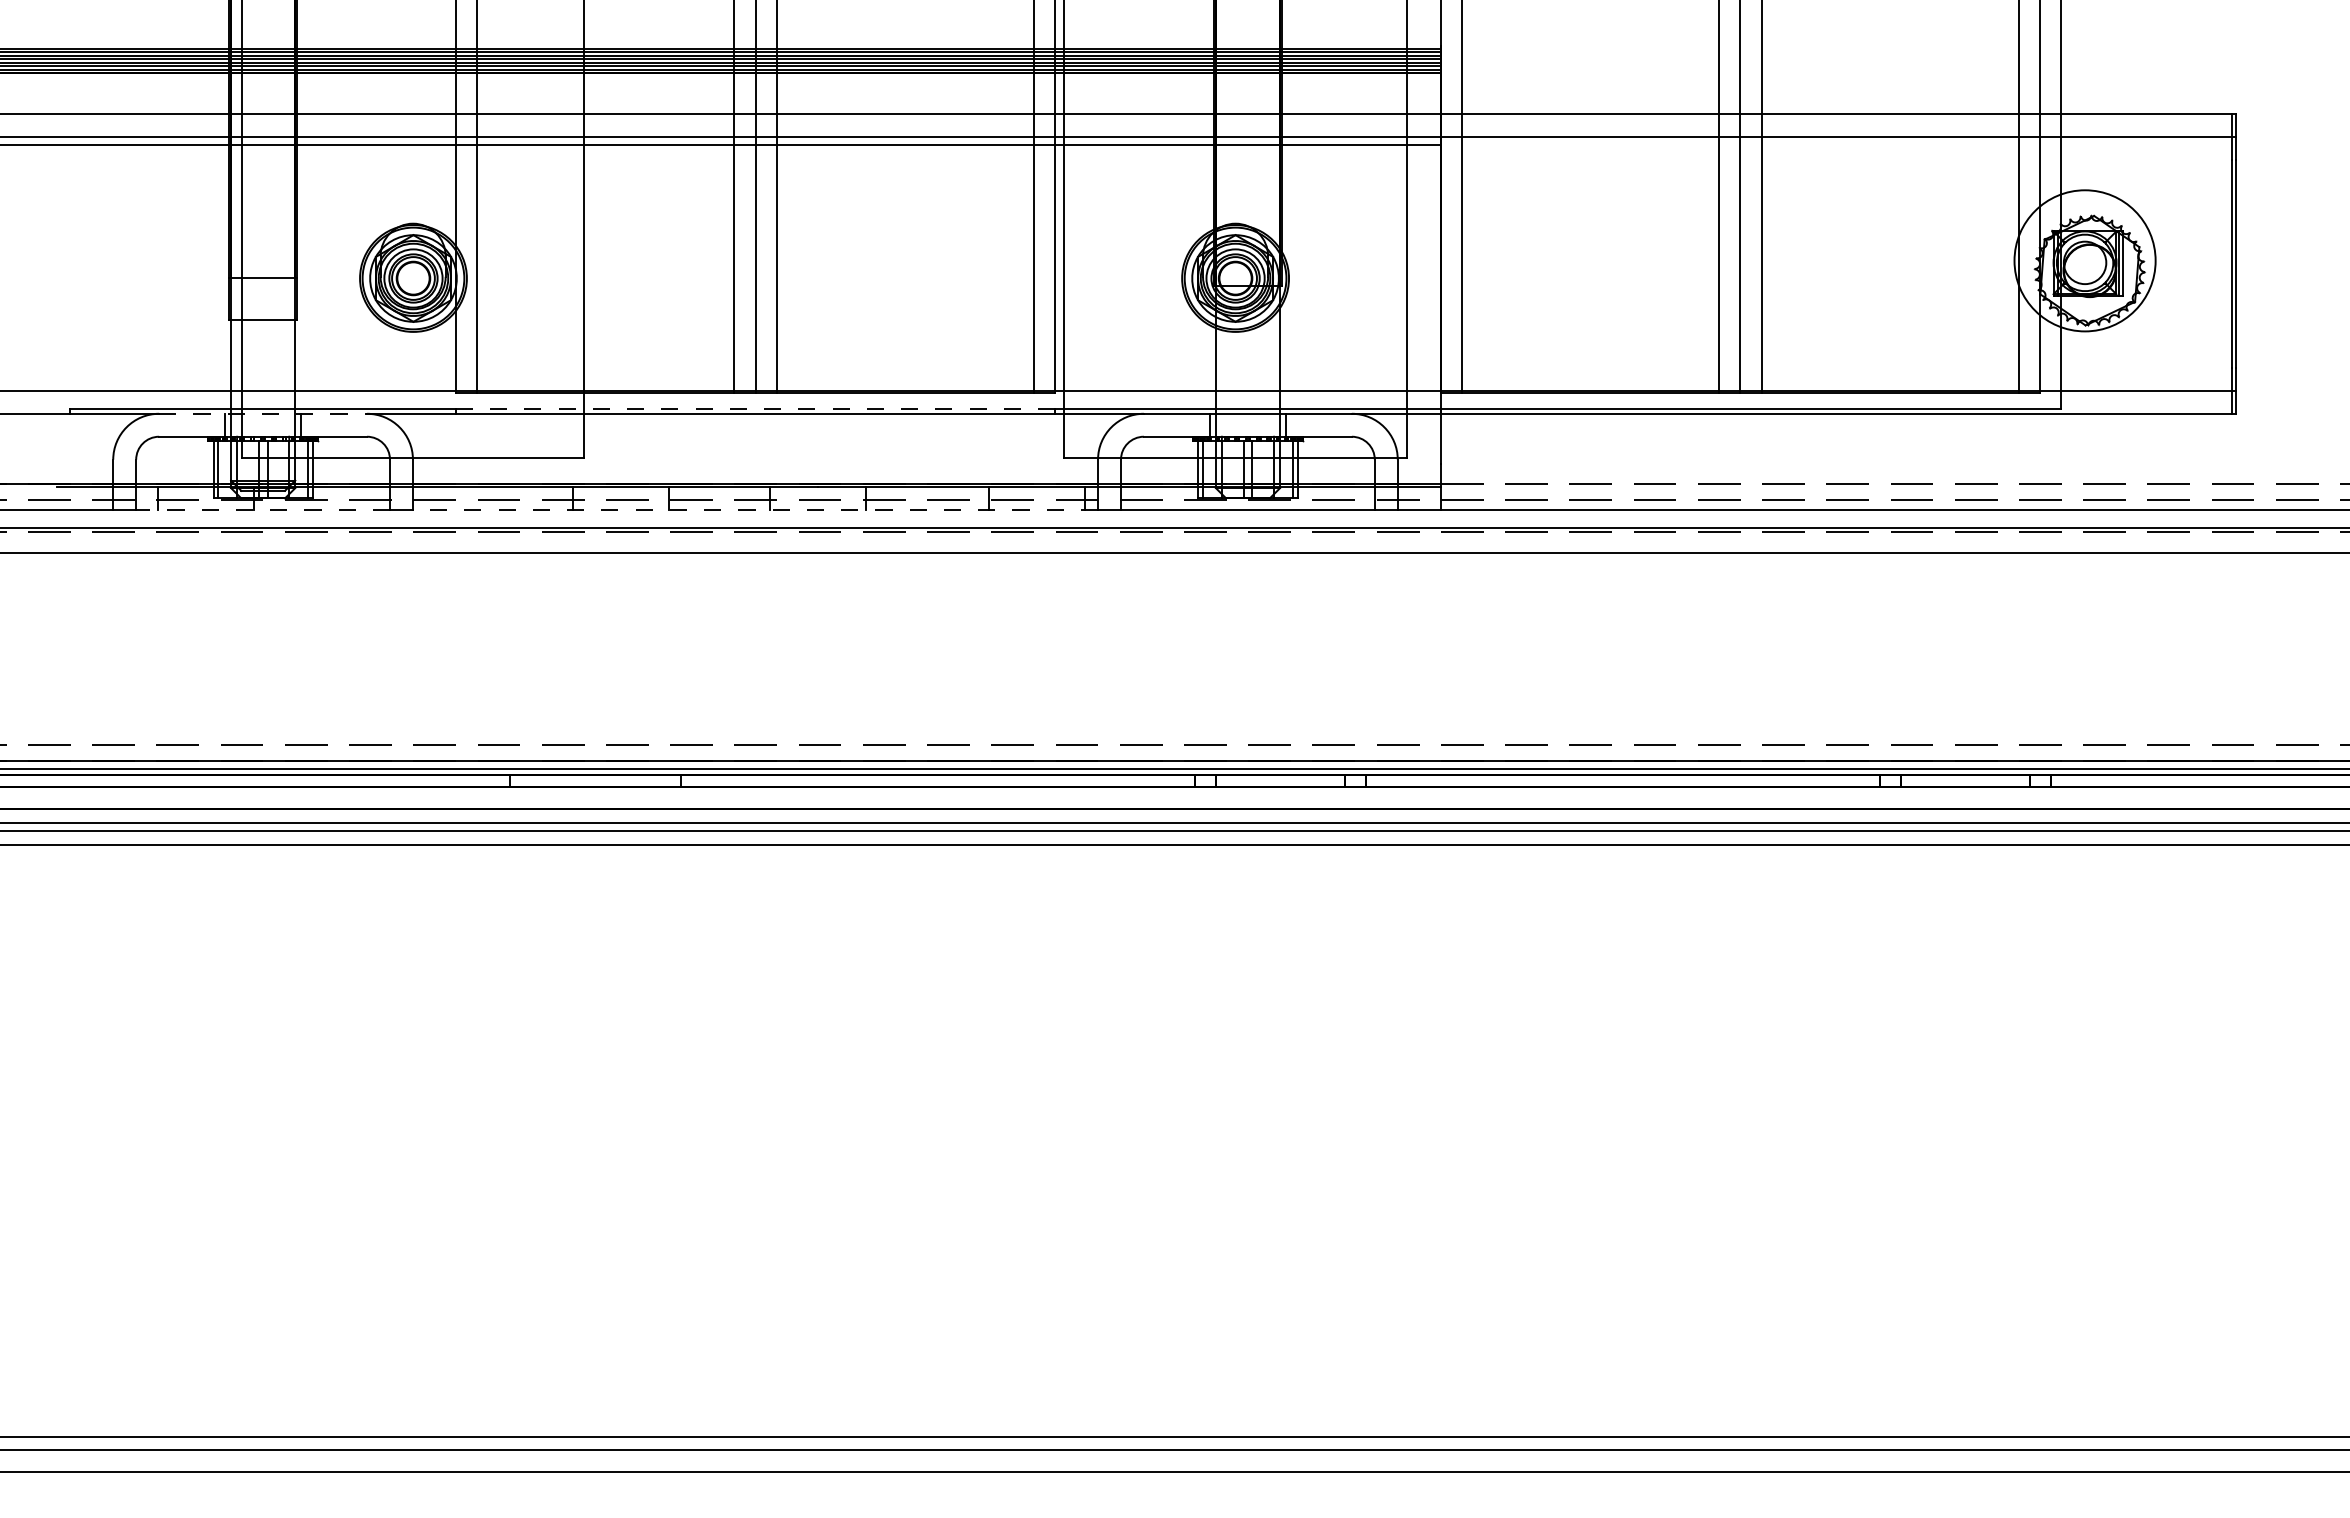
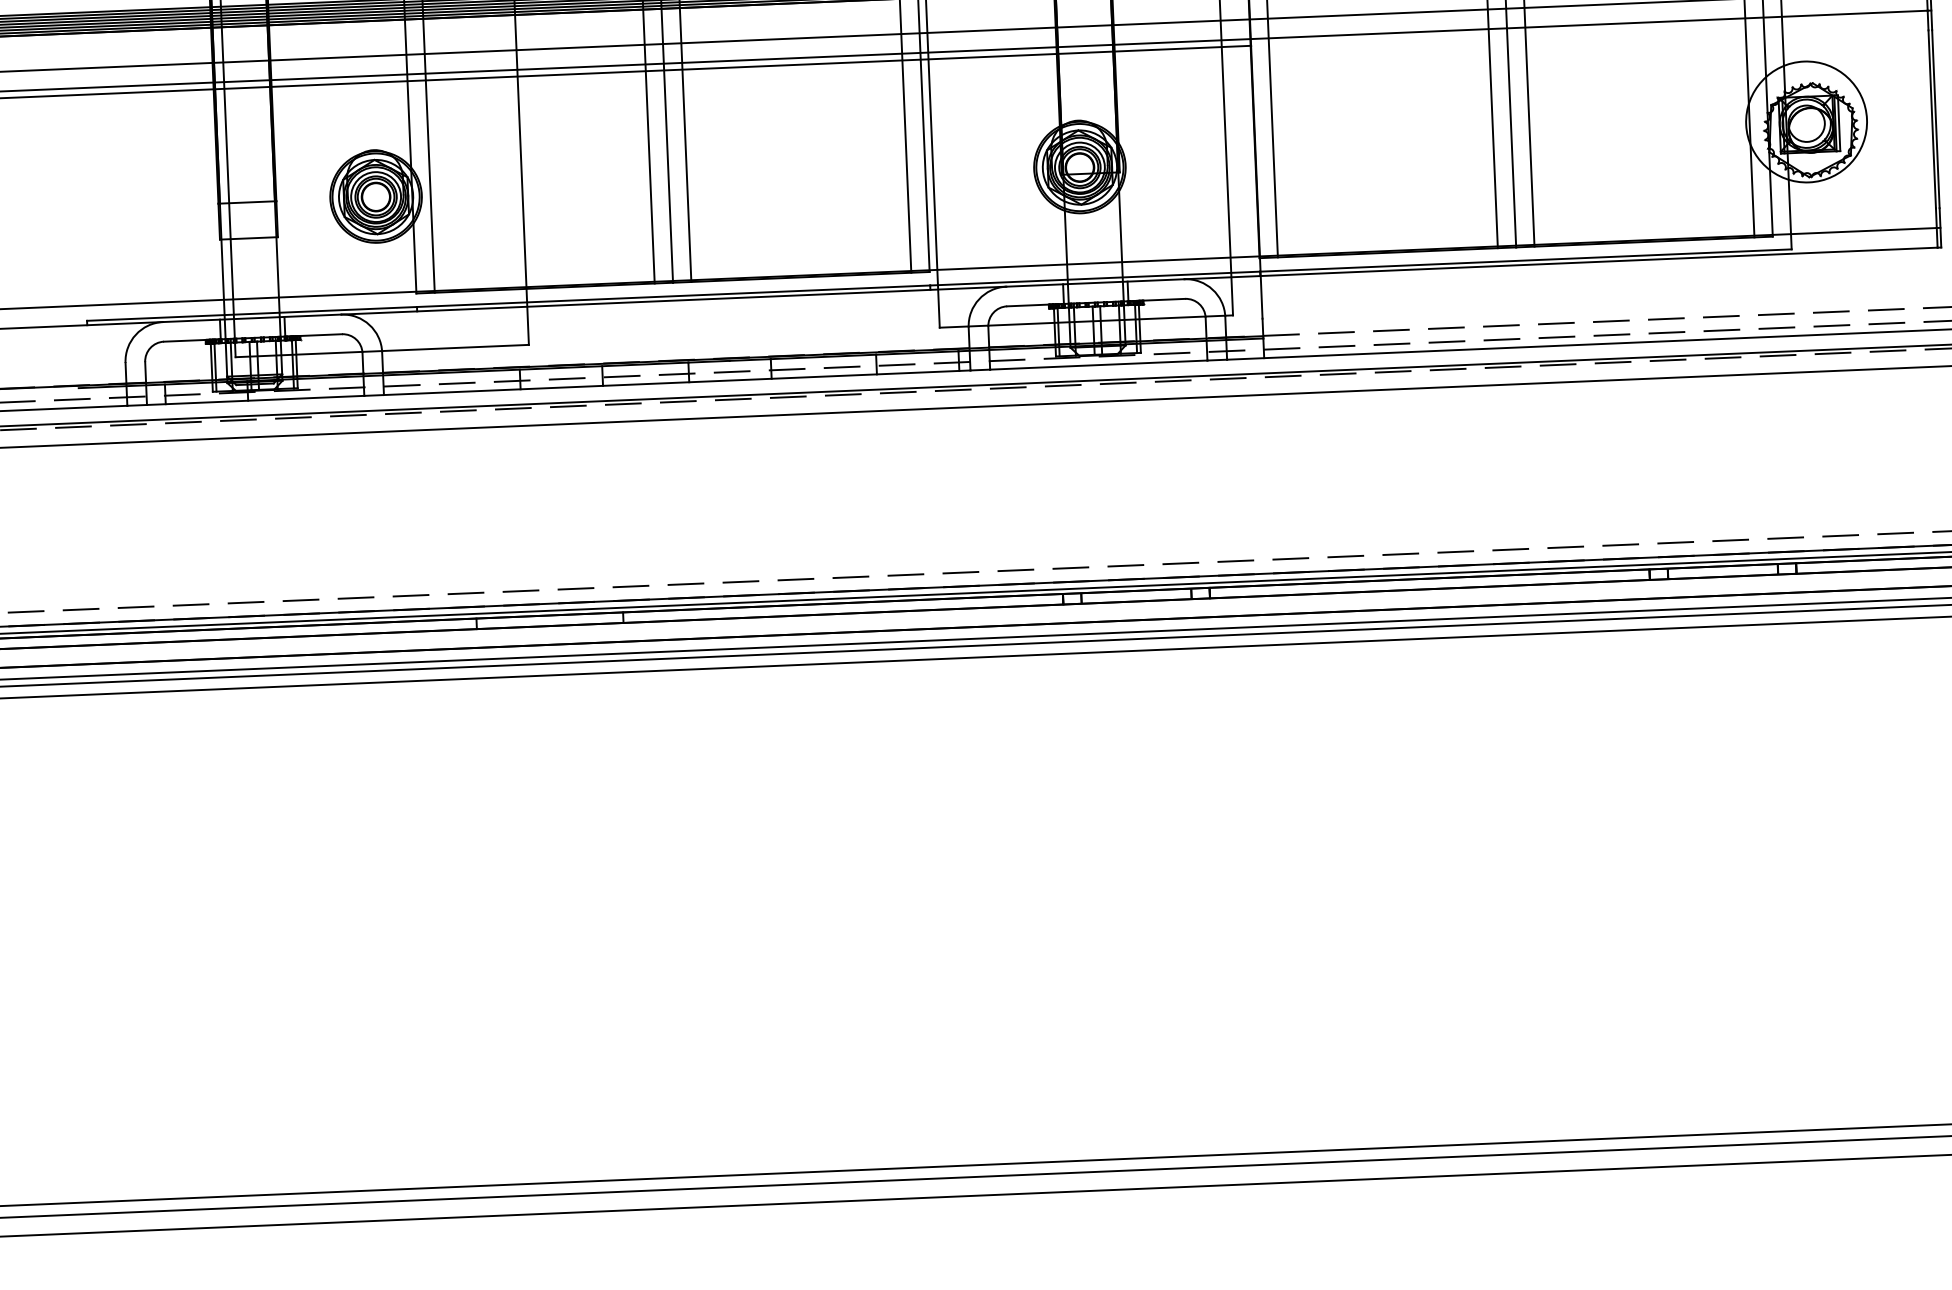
line: (755, 408) -> (673, 296), dashed -> solid
line: (263, 413) -> (252, 318), dashed -> solid
line: (263, 509) -> (255, 400), dashed -> solid
line: (755, 509) -> (677, 382), dashed -> solid

